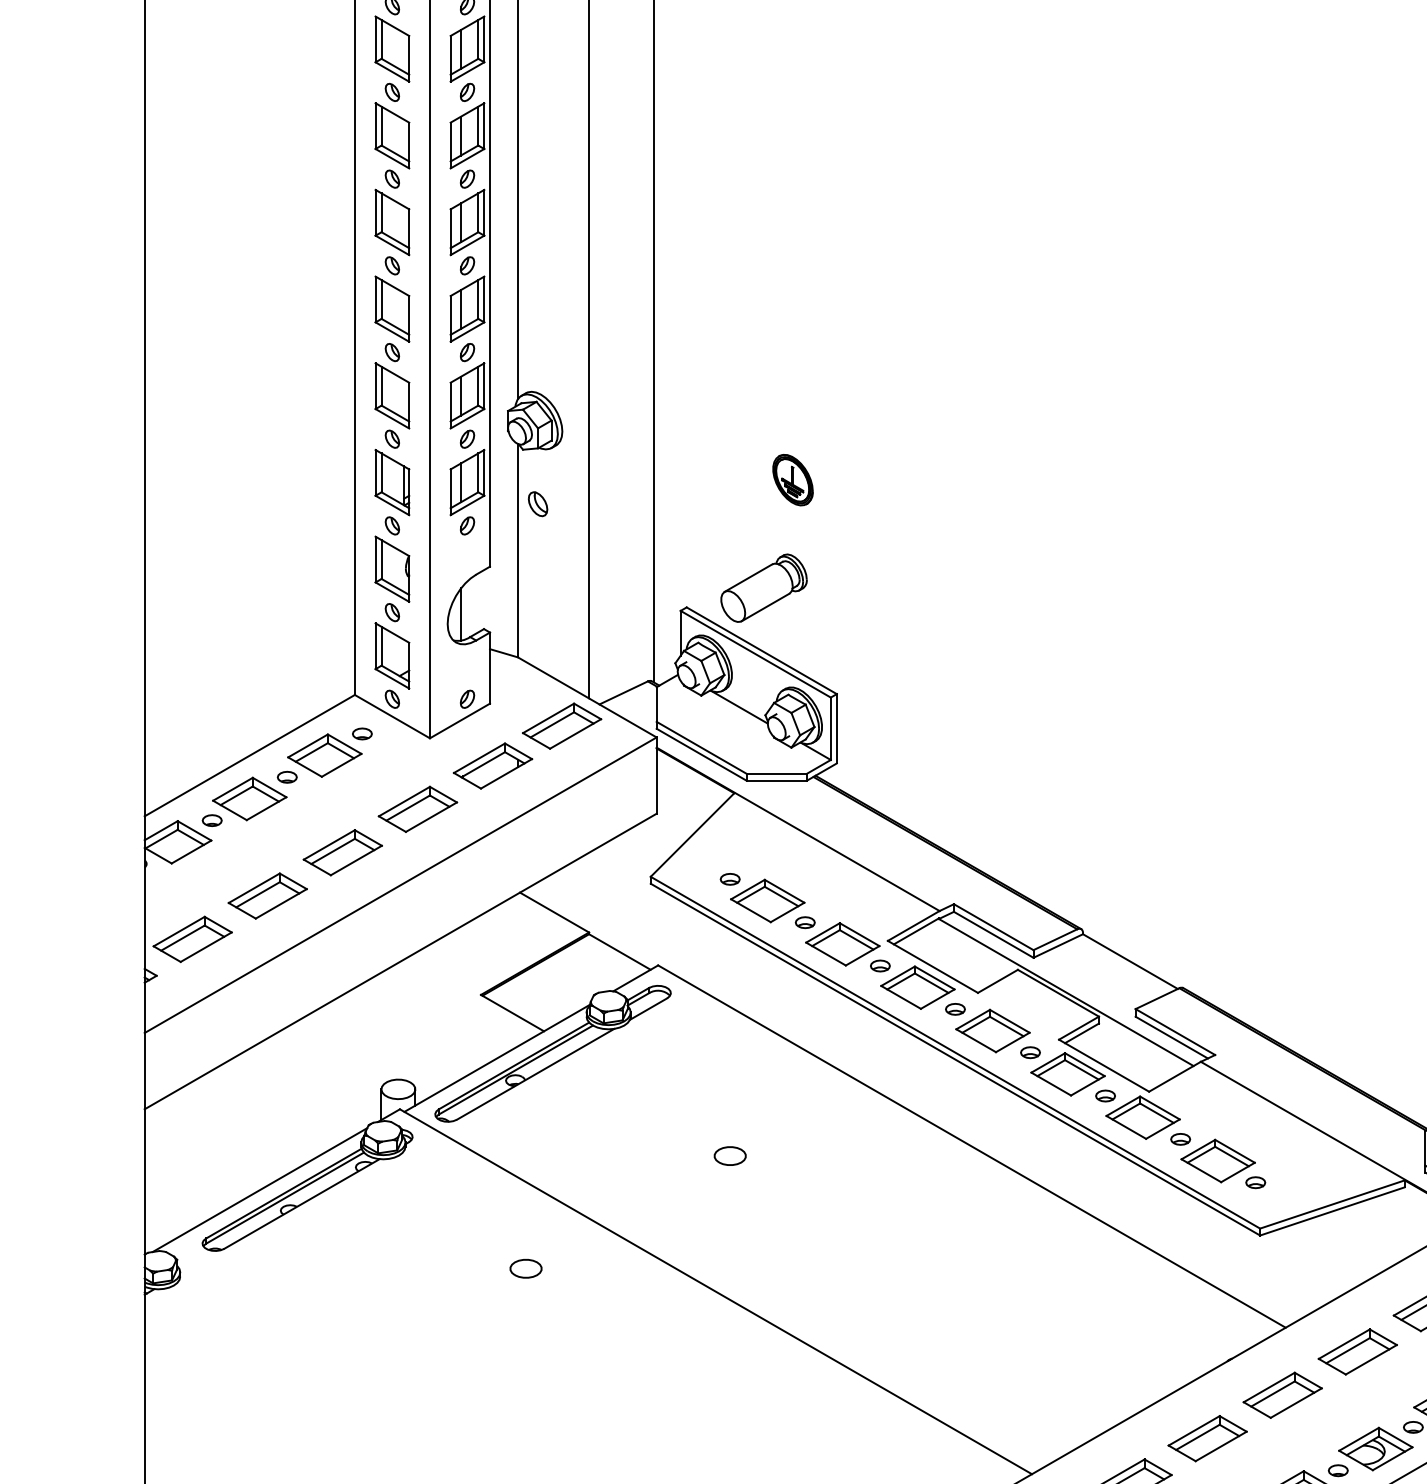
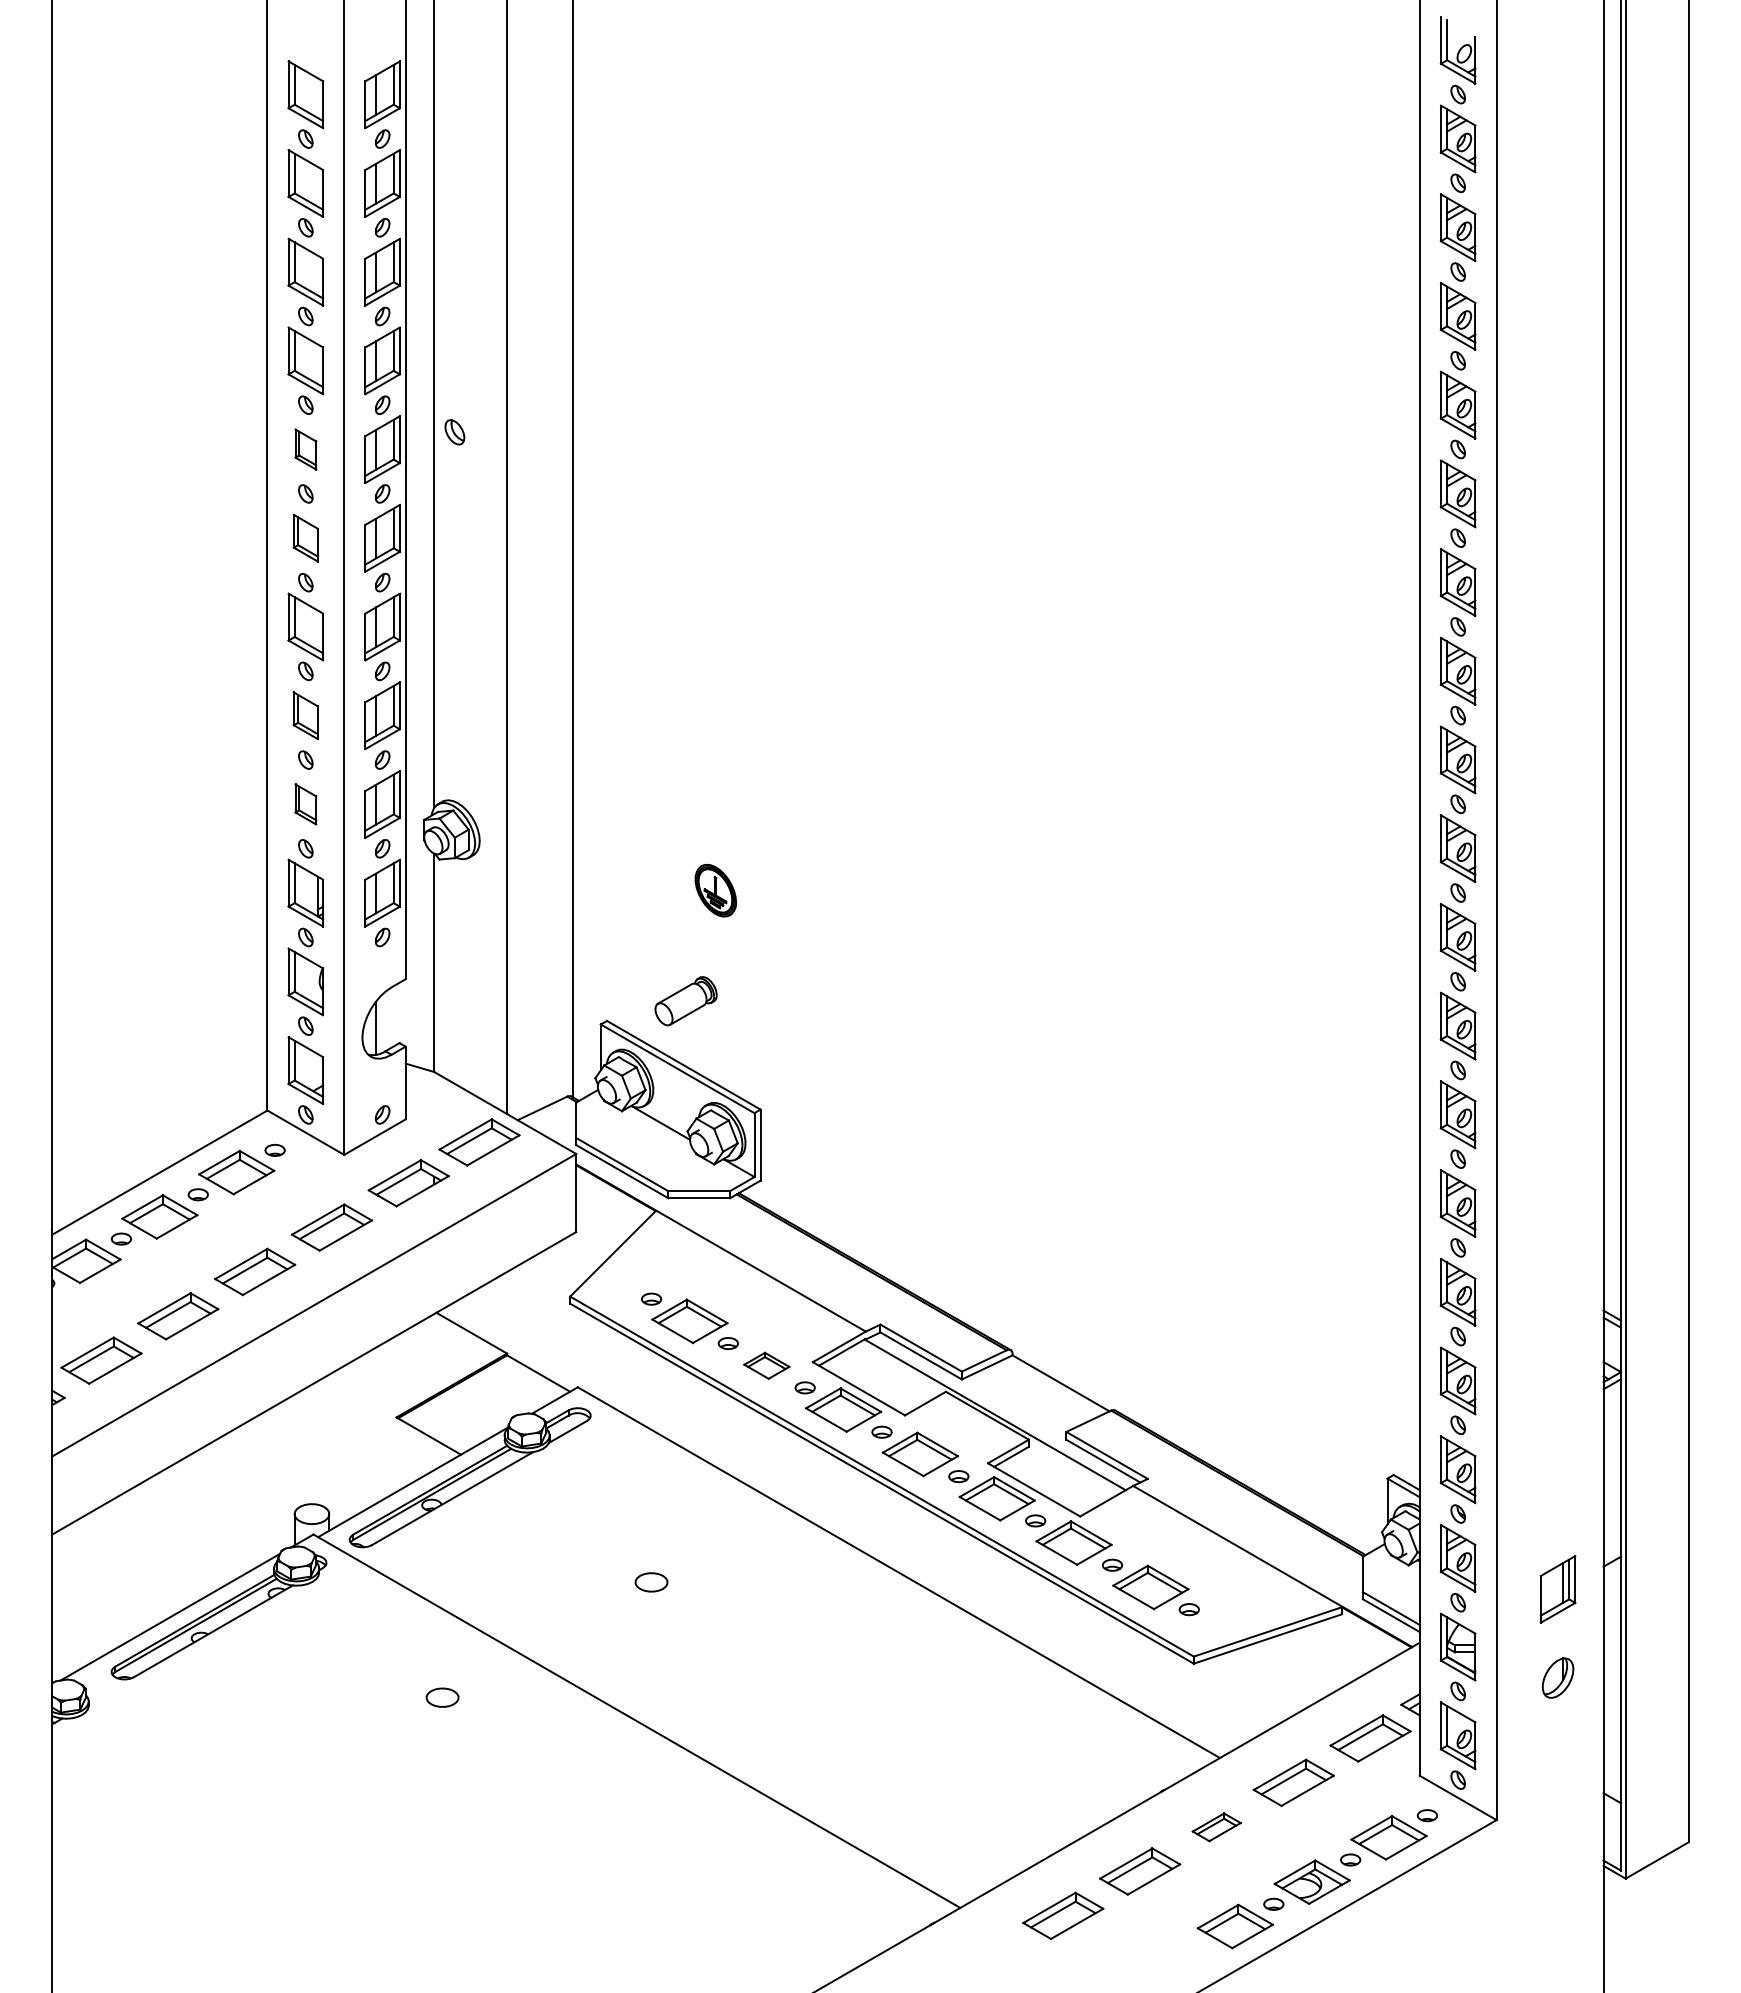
part: (392, 49) -> (305, 449), size x0.6
part: (392, 135) -> (305, 537), size x0.7
part: (392, 308) -> (305, 715), size x0.7
part: (392, 395) -> (305, 804), size x0.6
part: (537, 504) -> (454, 432), moved
part: (763, 587) -> (685, 1000), size x0.7
part: (842, 944) -> (766, 1365), size x0.6
part: (1282, 1395) -> (1216, 1827), size x0.6

